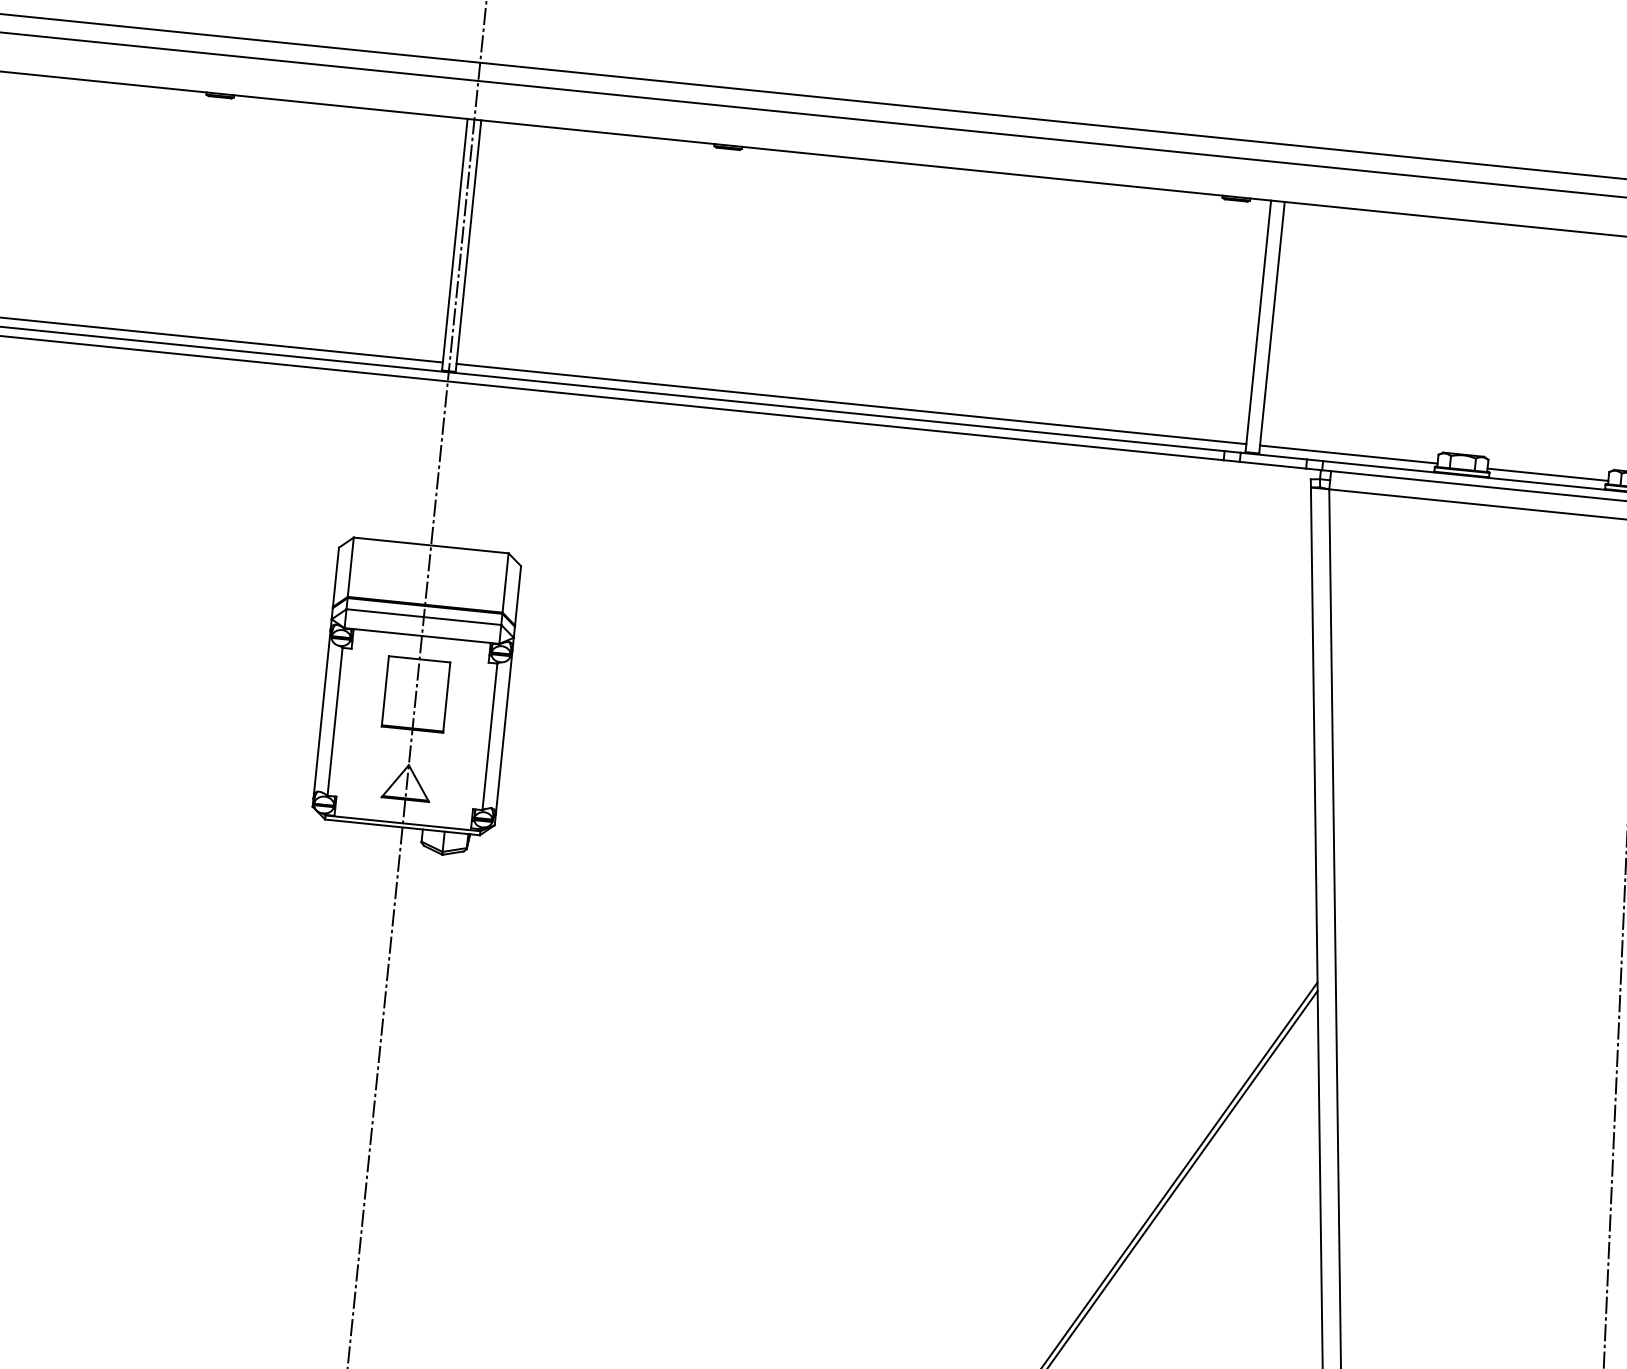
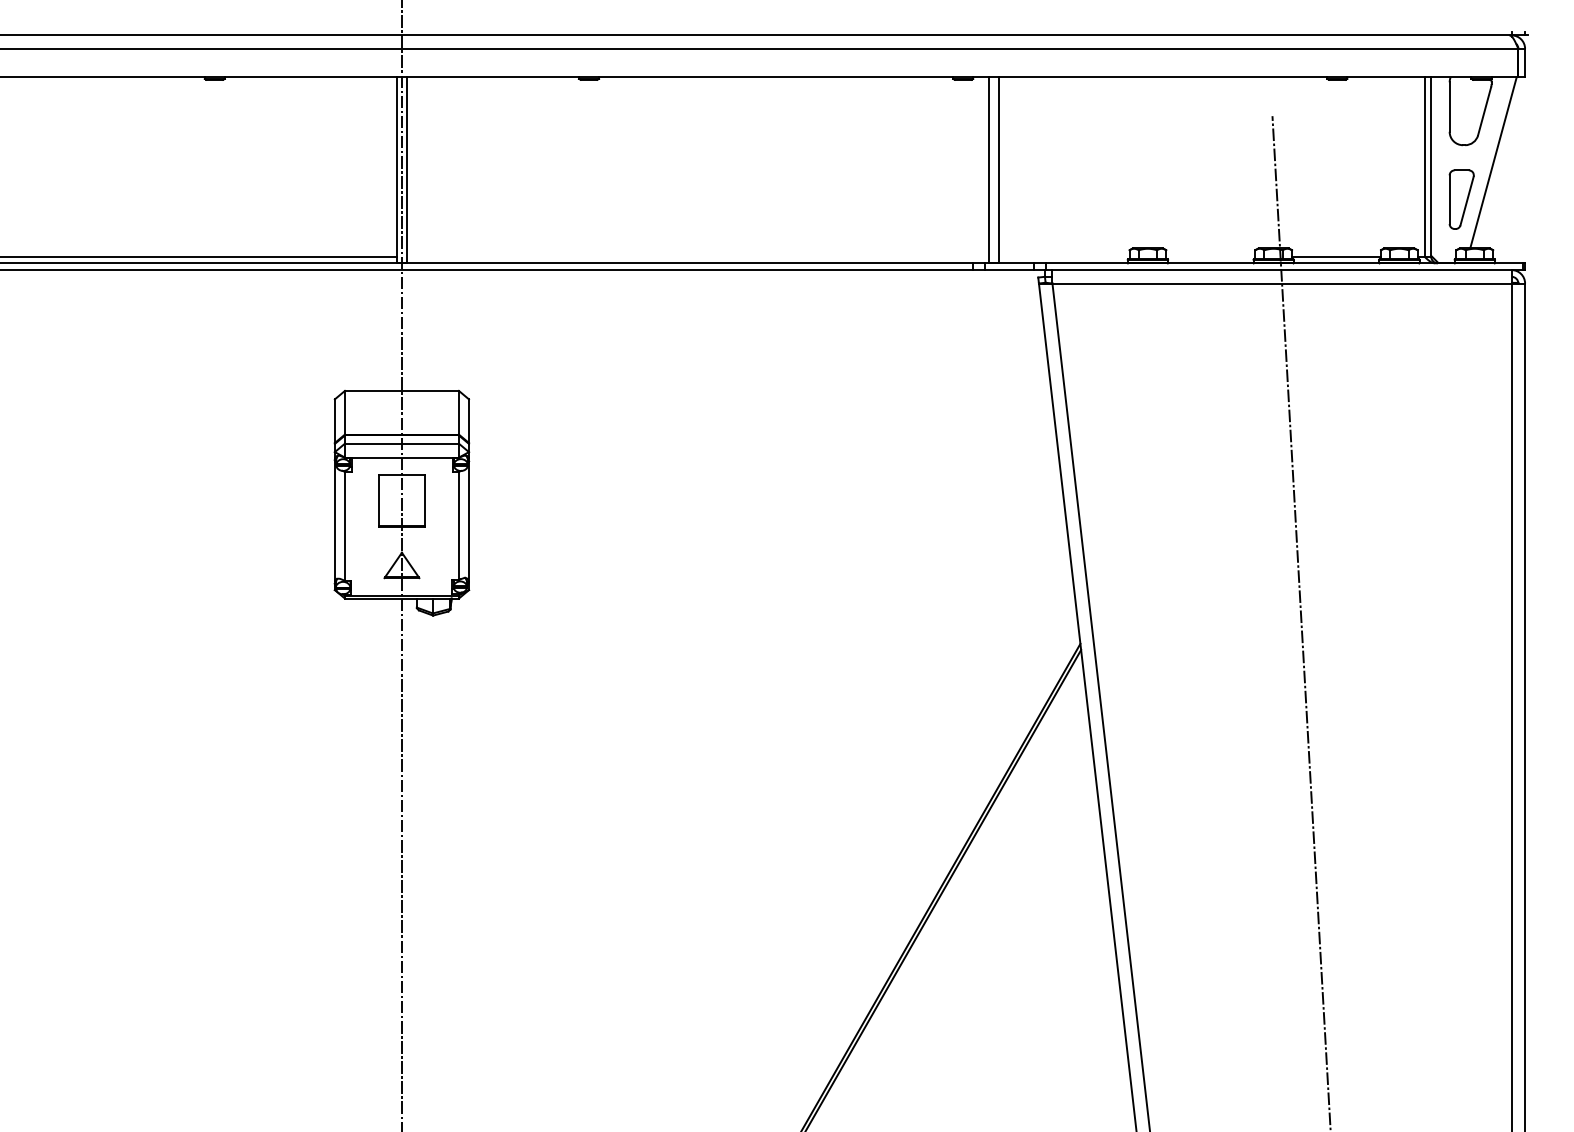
line: (851, 403) -> (697, 256), removed
line: (1347, 454) -> (1063, 256), removed
line: (1547, 474) -> (1210, 256), removed

